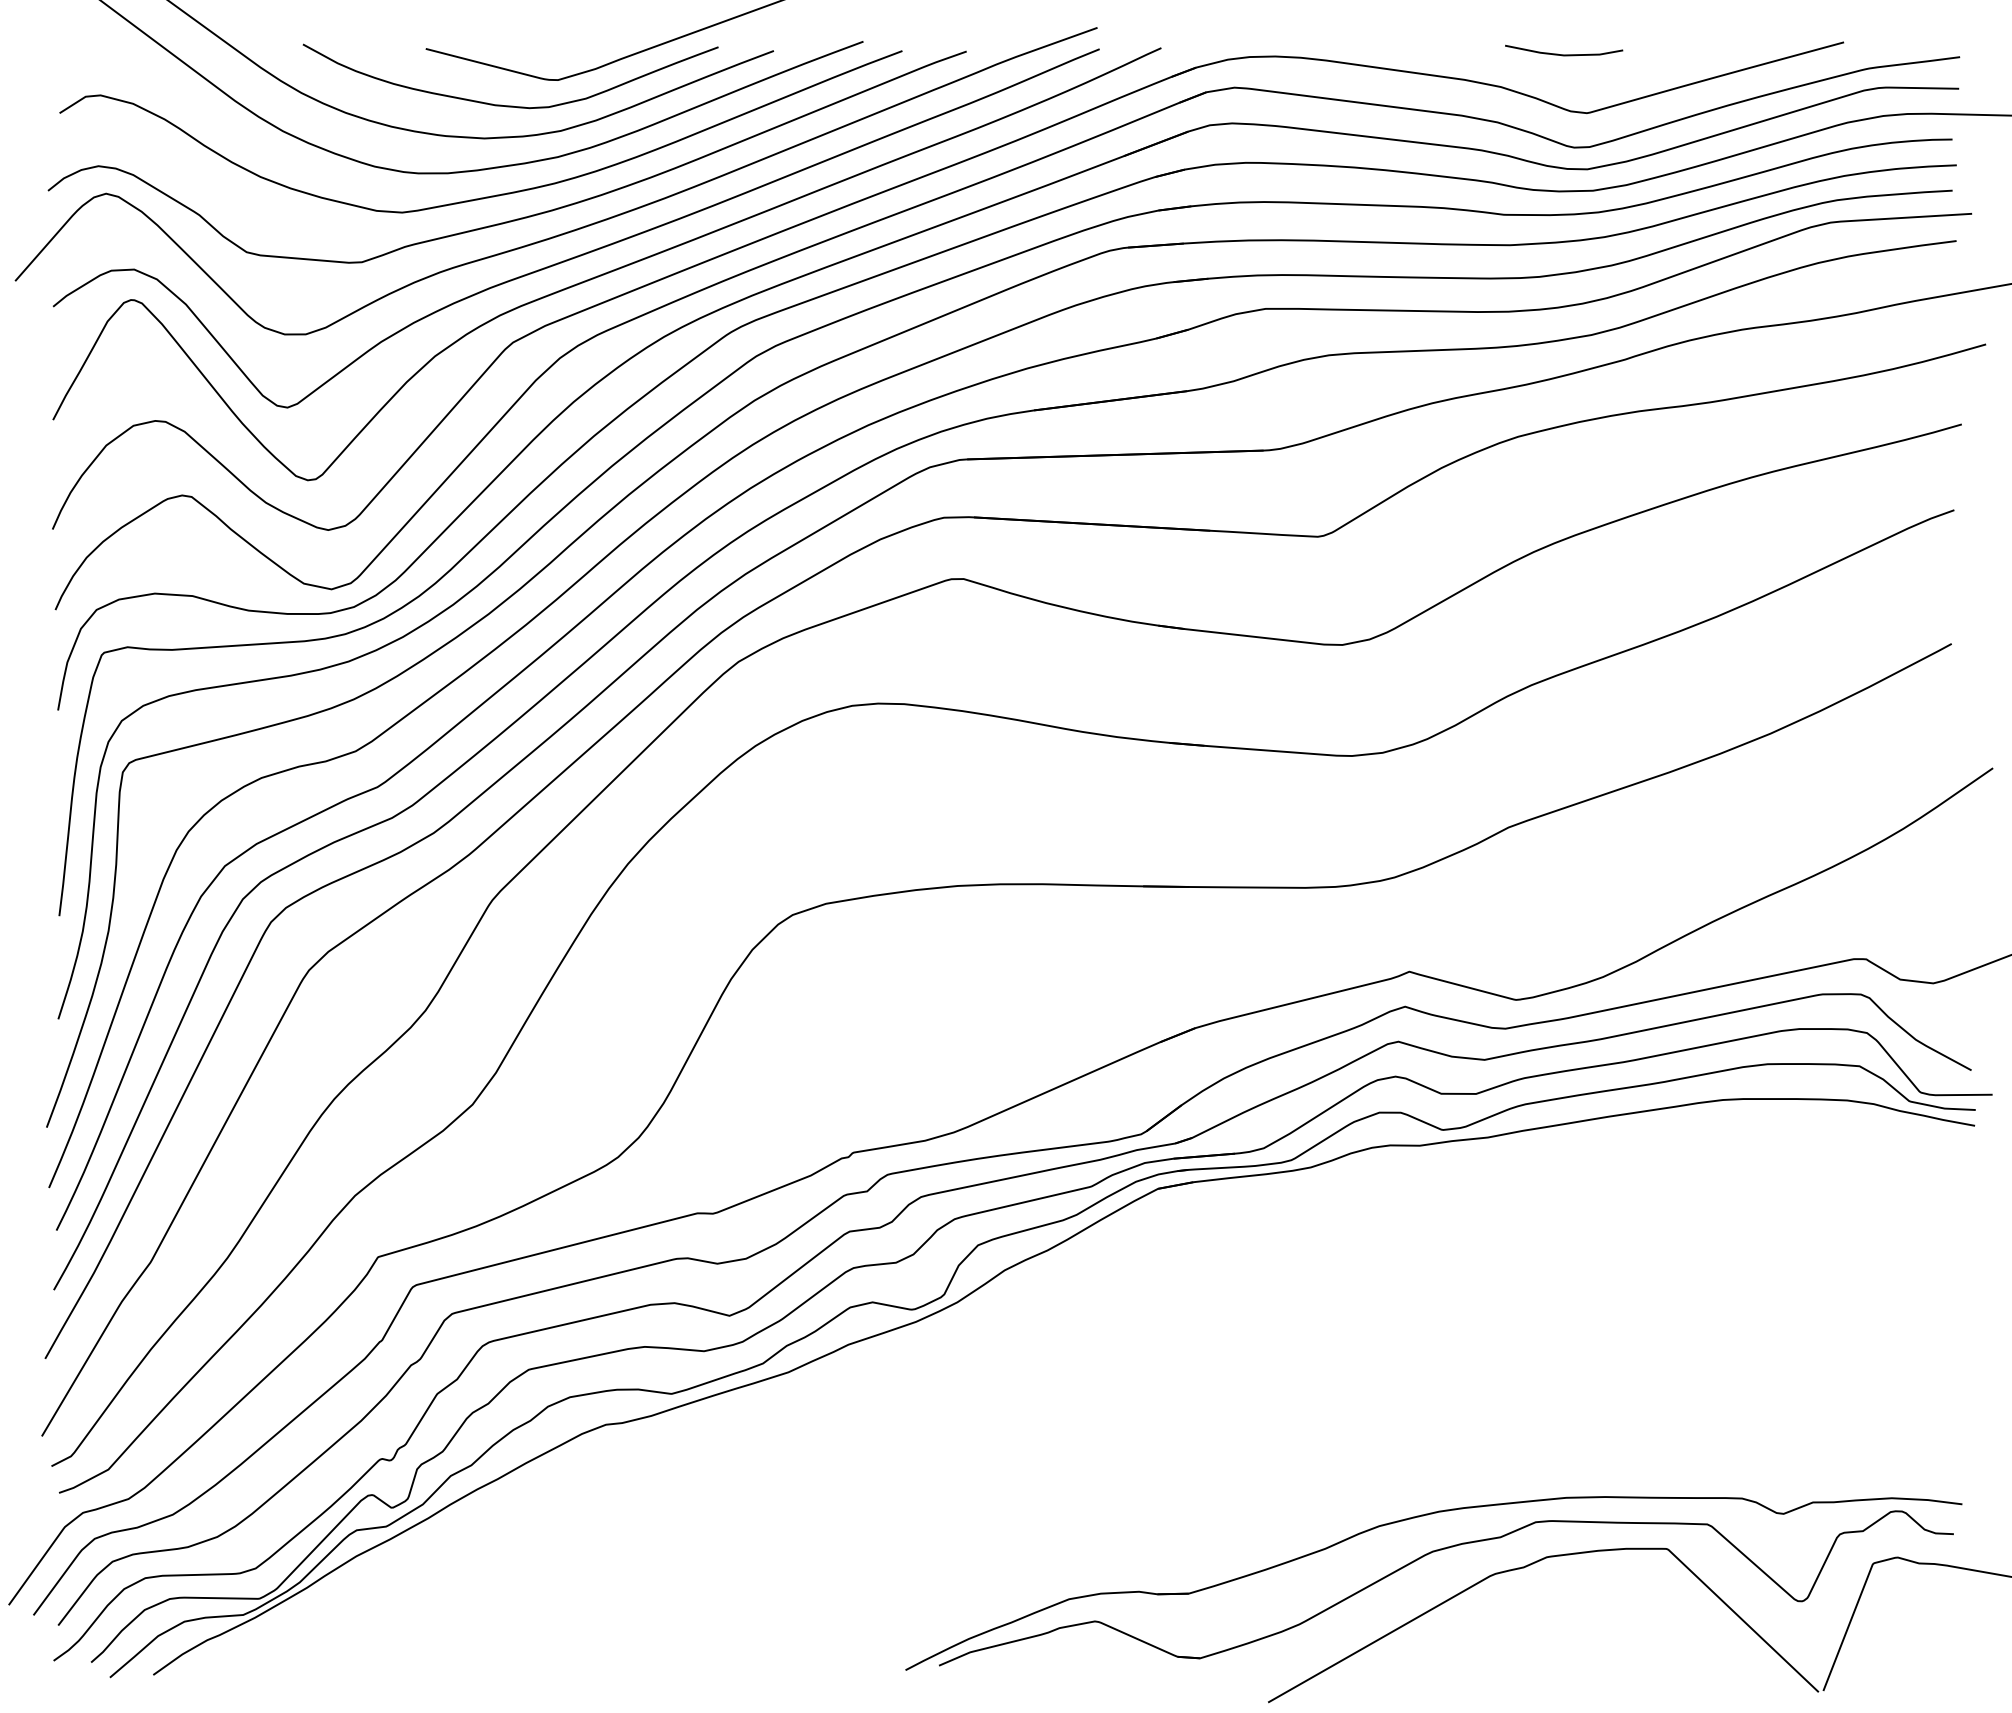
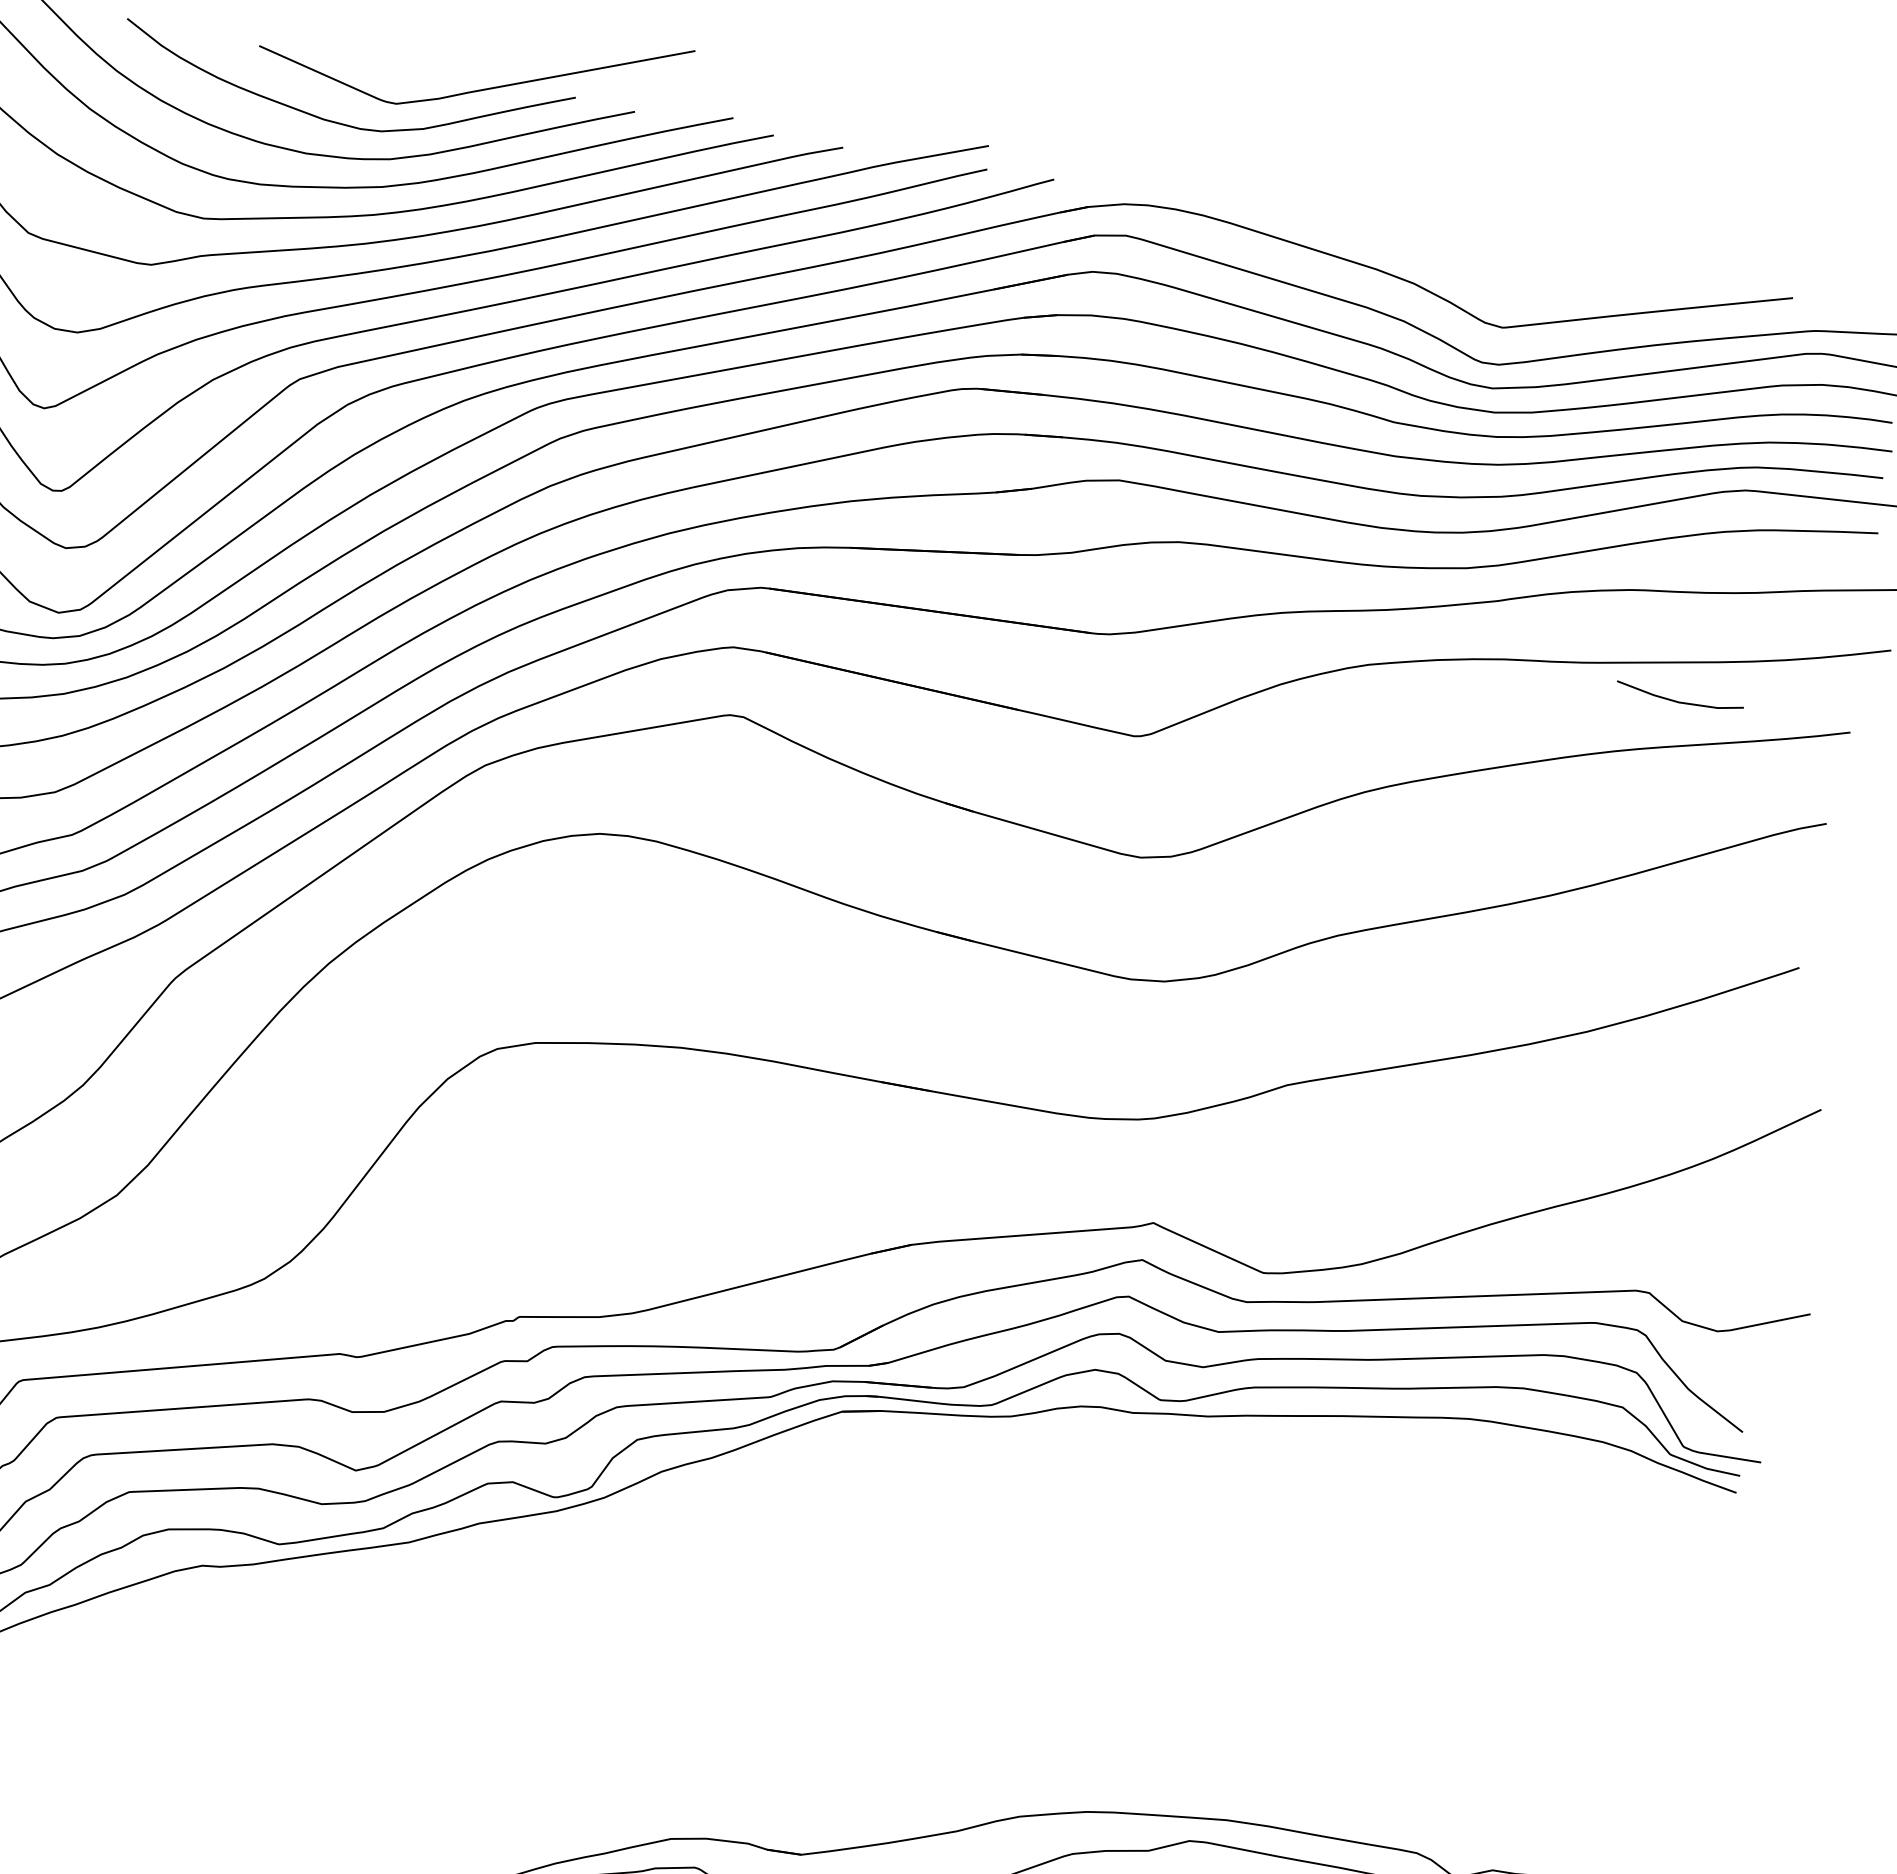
line: (1564, 54) -> (1679, 701), moved

